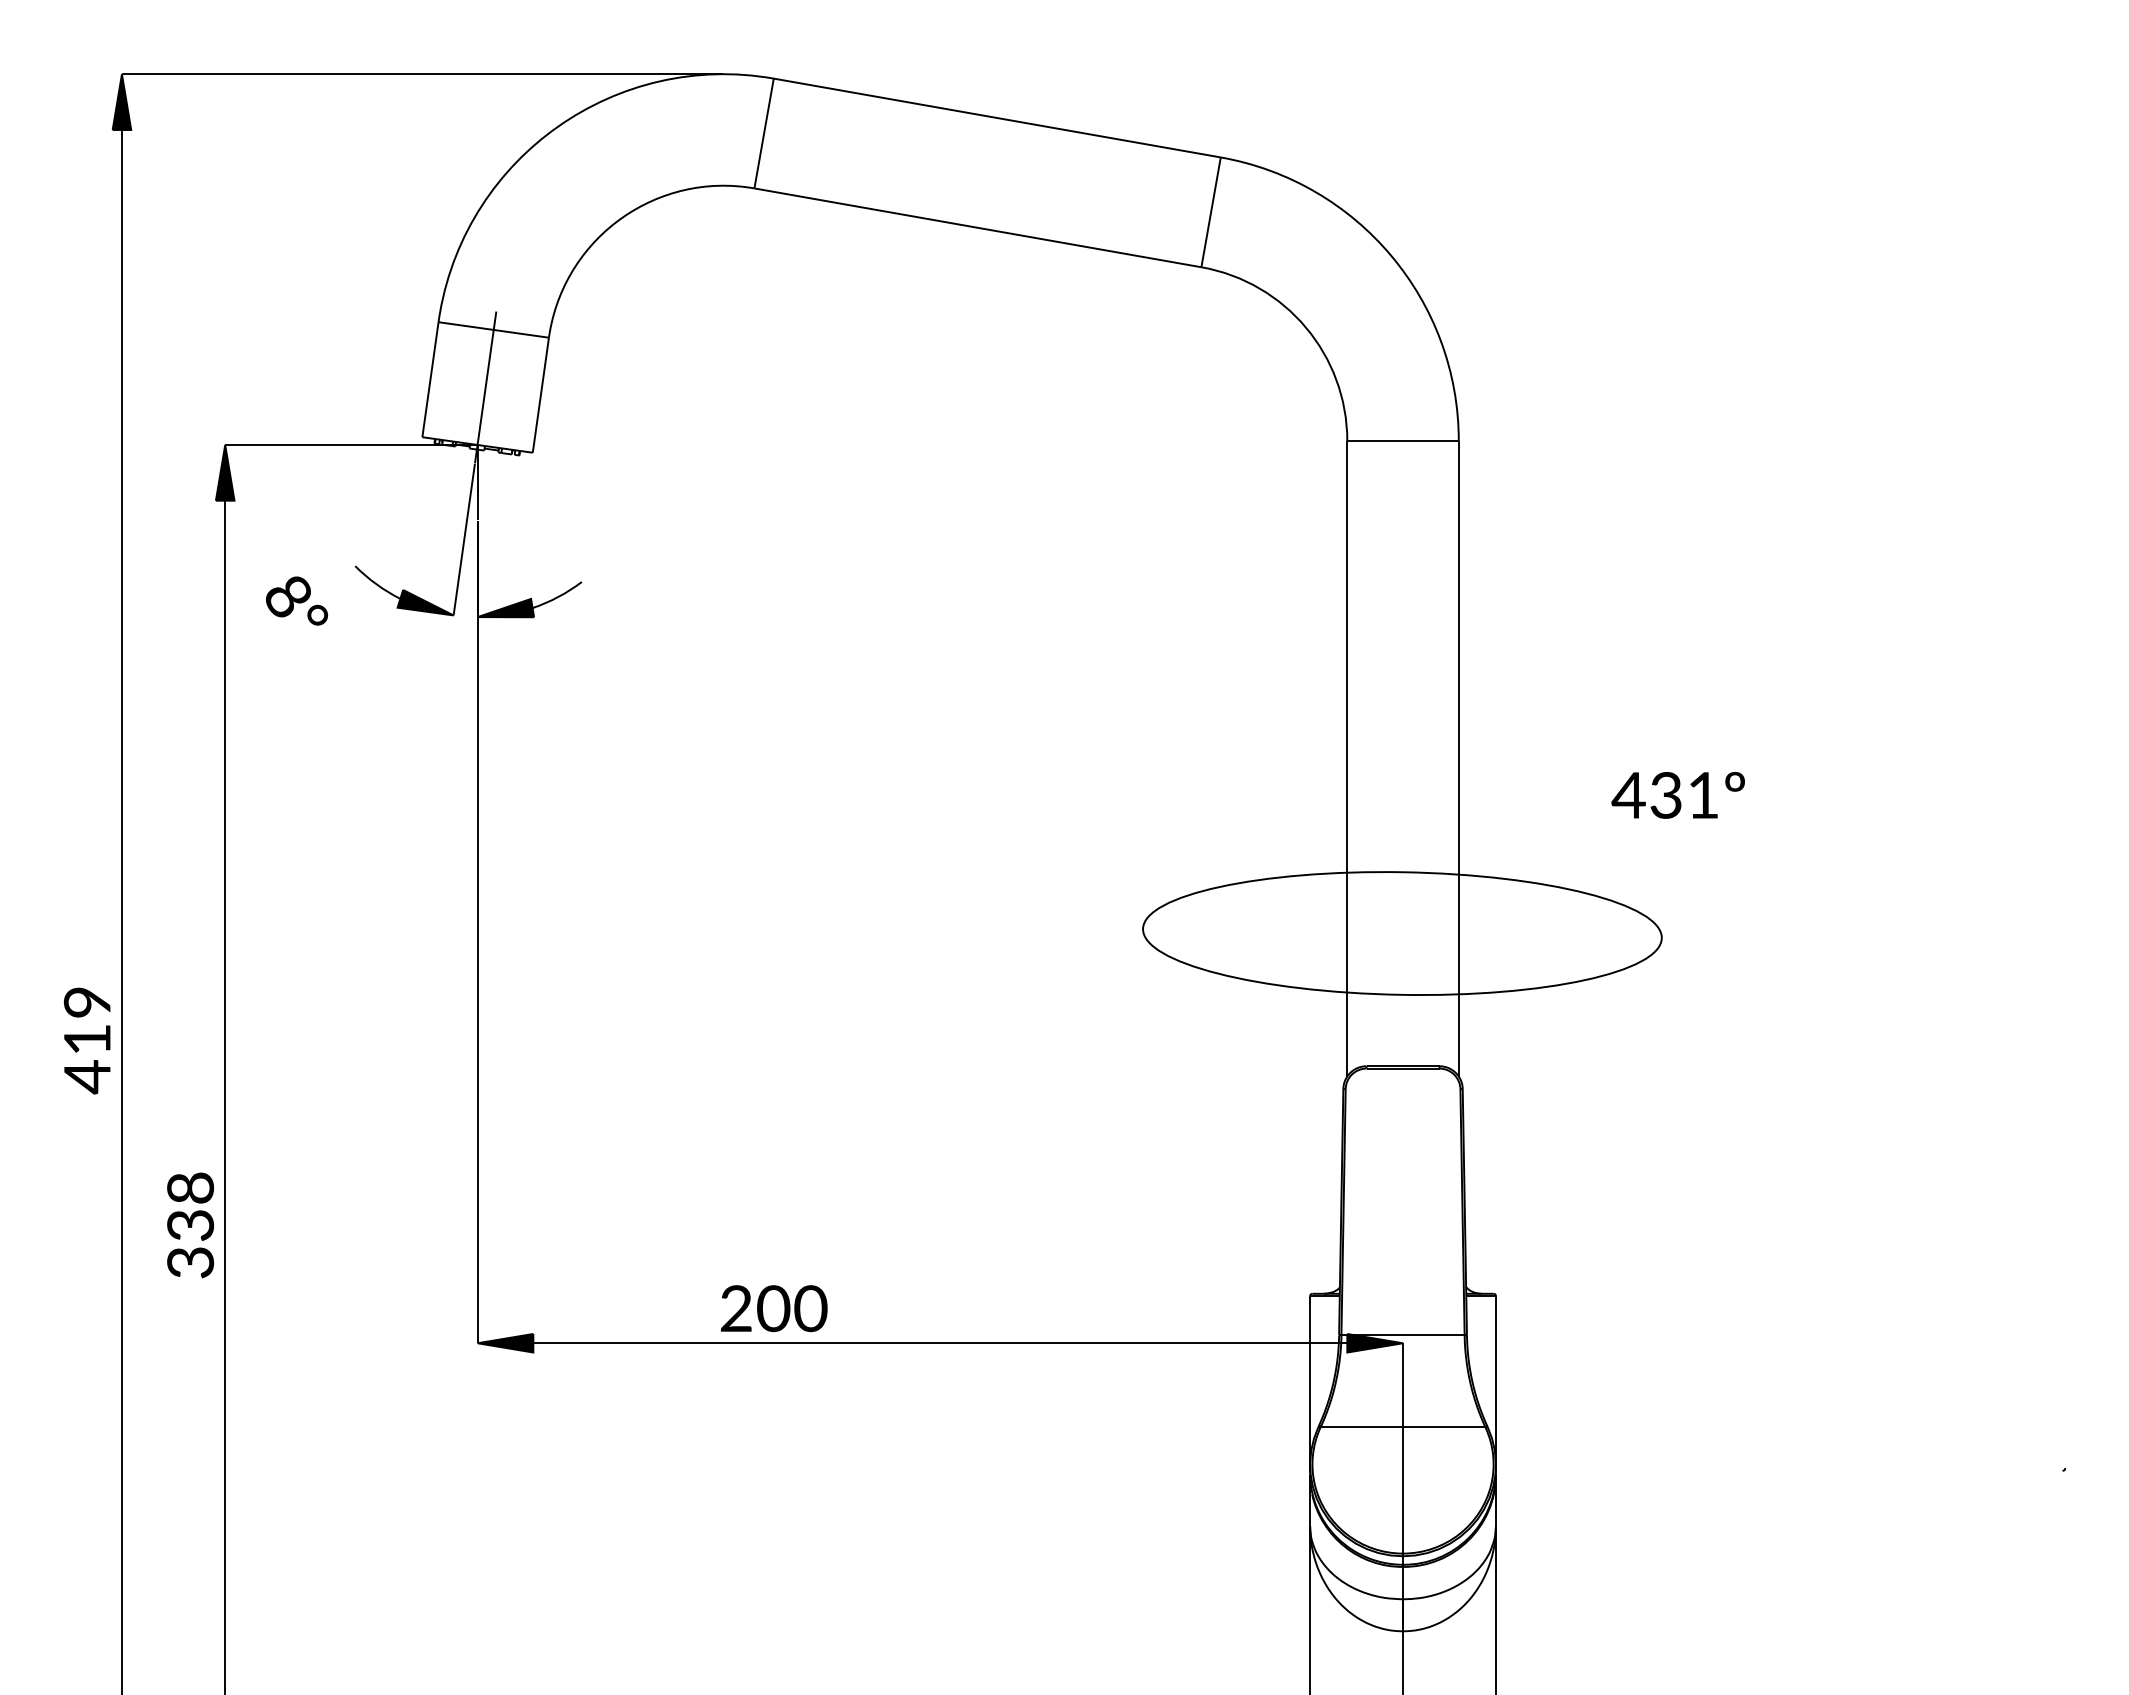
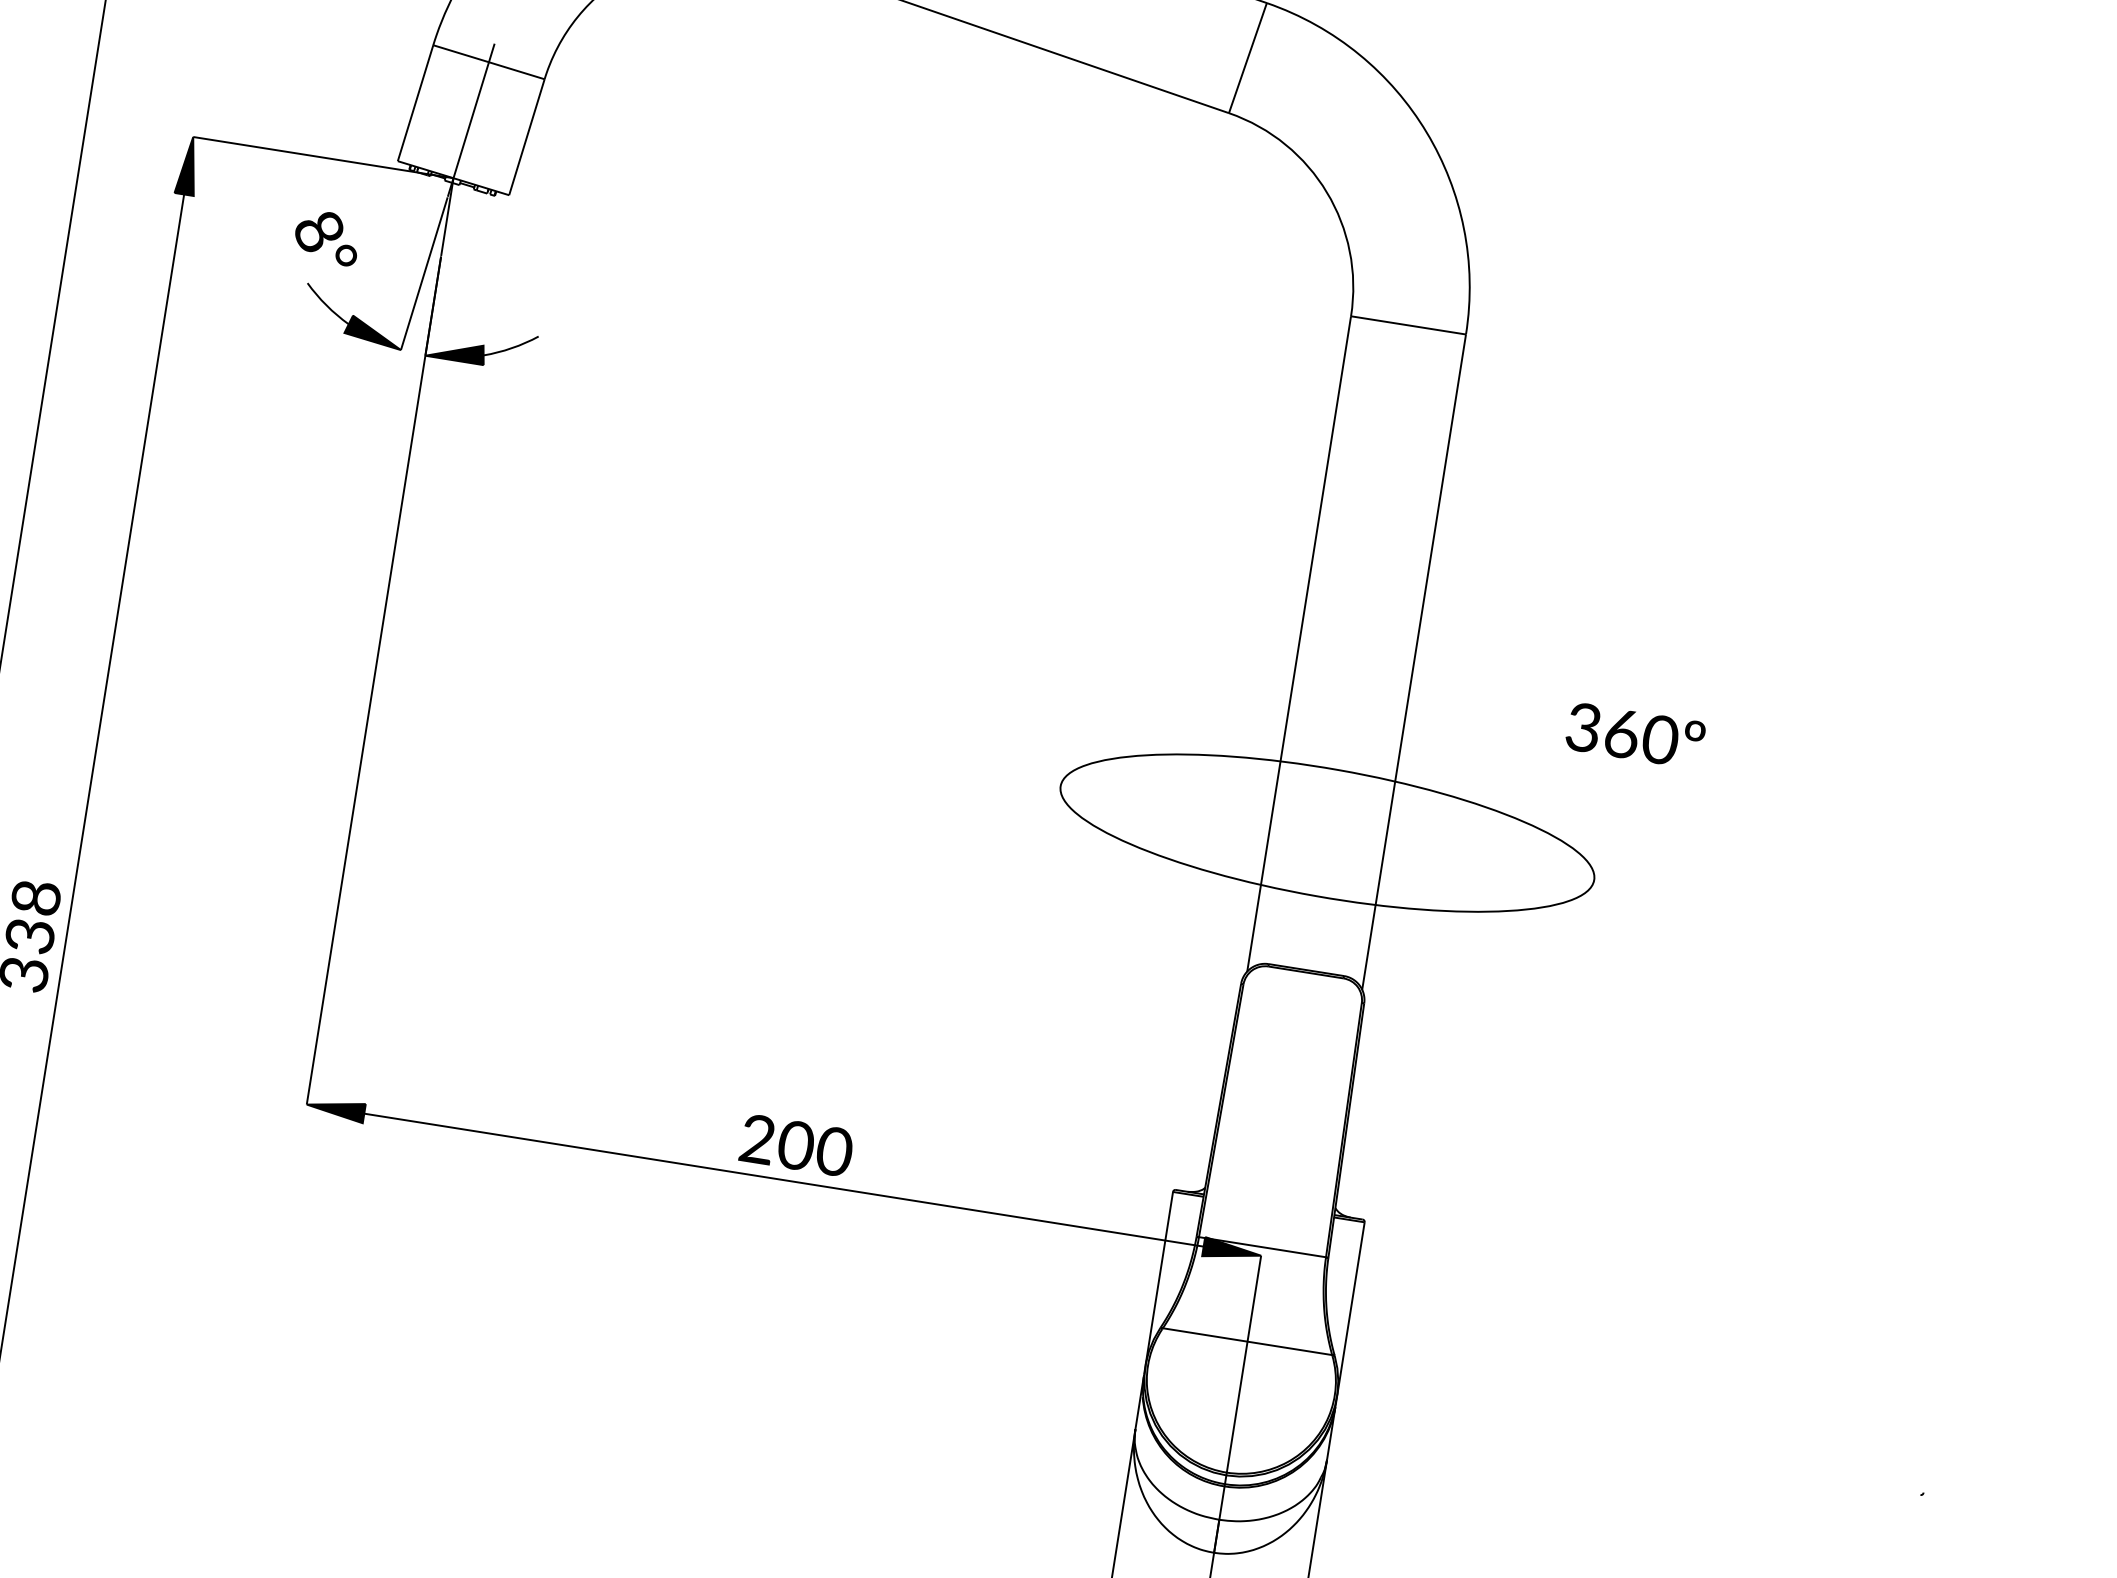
text: (297, 600) -> (327, 237), moved
text: (1665, 795) -> (1621, 733), 431º -> 360º
text: (774, 1308) -> (797, 1145), moved

